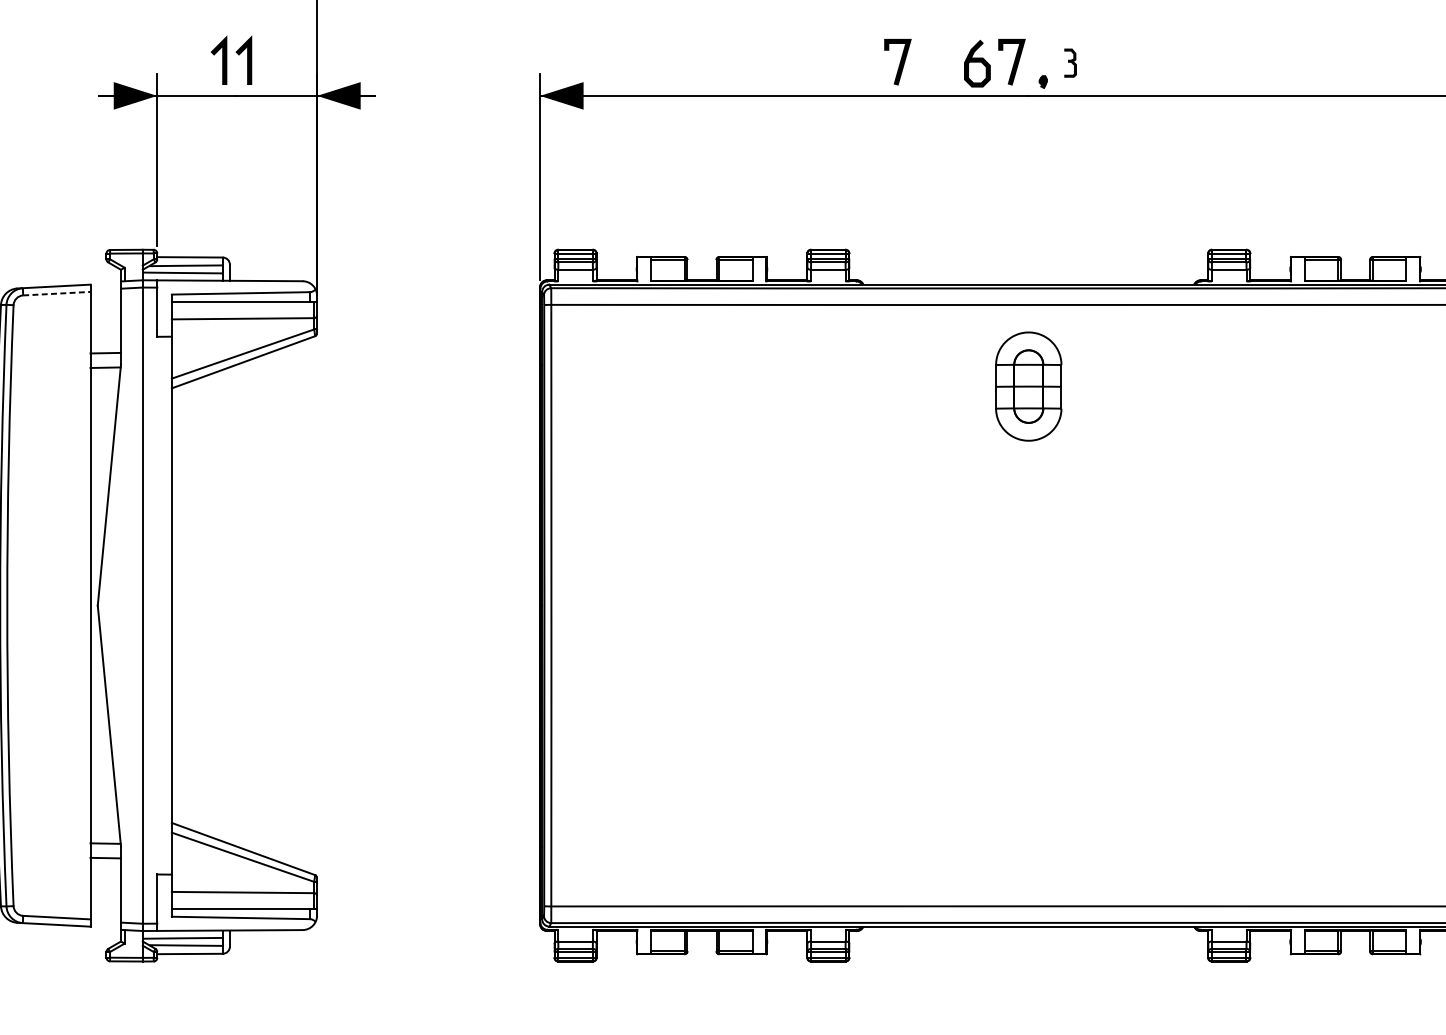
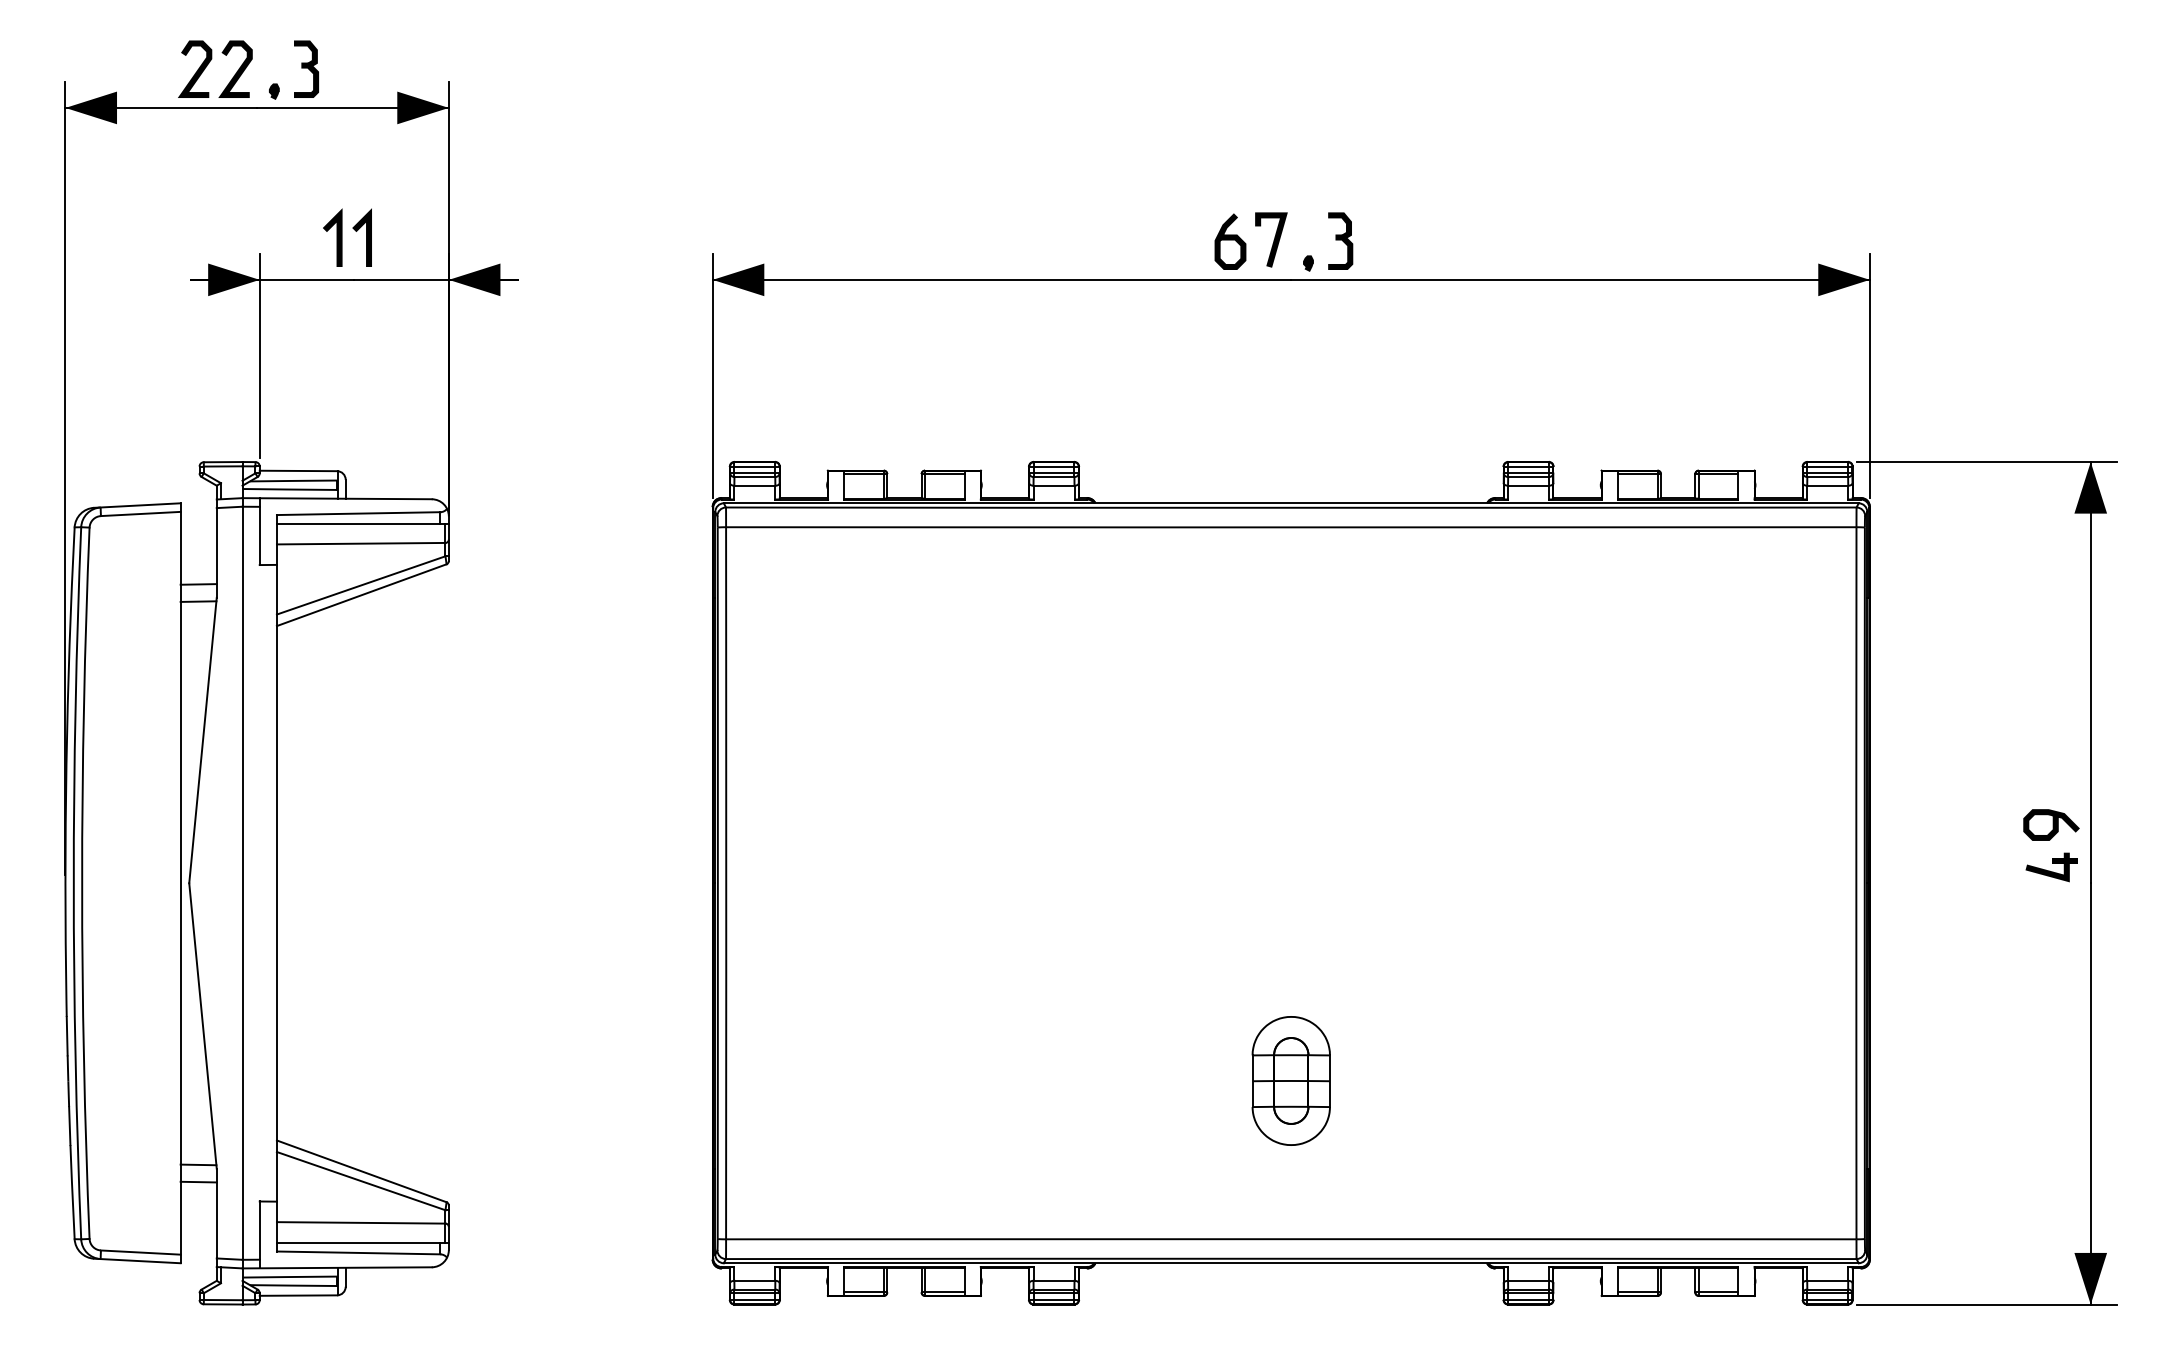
line: (899, 62) -> (1138, 240), removed
part: (1070, 62) -> (1340, 240), size x1.67
line: (56, 293) -> (140, 513), dashed -> solid
part: (1028, 386) -> (1290, 1080), moved

